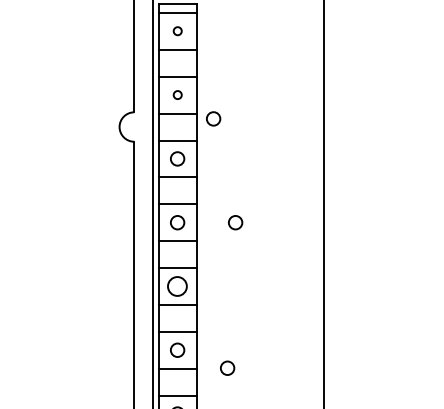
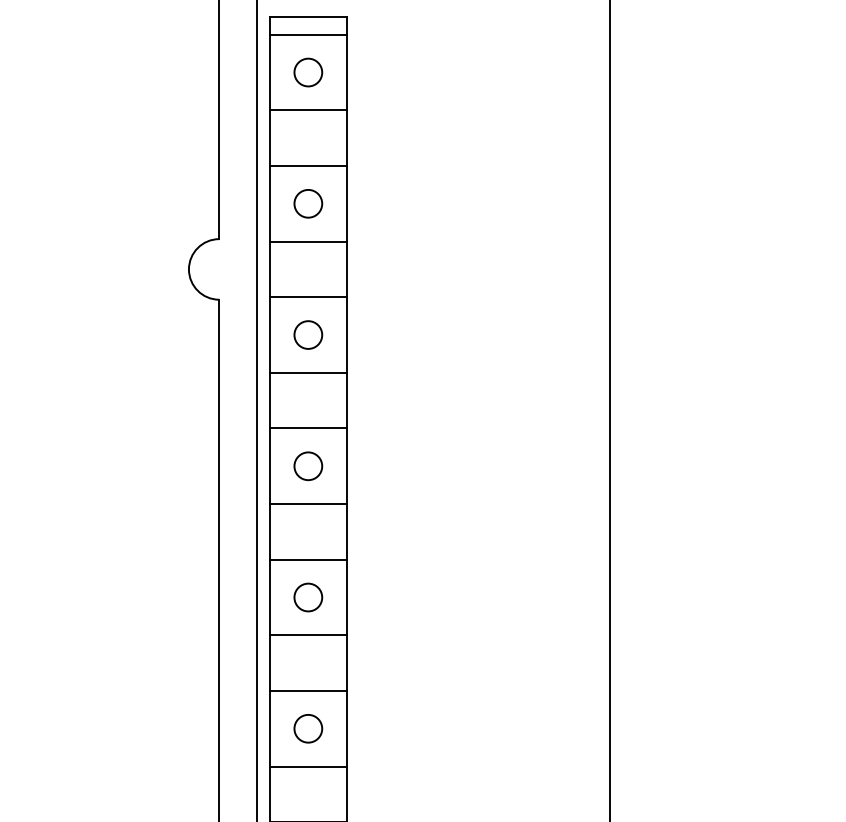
circle: (177, 30) -> (308, 70), size x1.67
circle: (177, 94) -> (308, 202), size x1.67
circle: (213, 118) -> (382, 251), removed
circle: (235, 222) -> (427, 465), removed
circle: (177, 286) -> (308, 597), size x0.71
circle: (227, 367) -> (411, 764), removed

